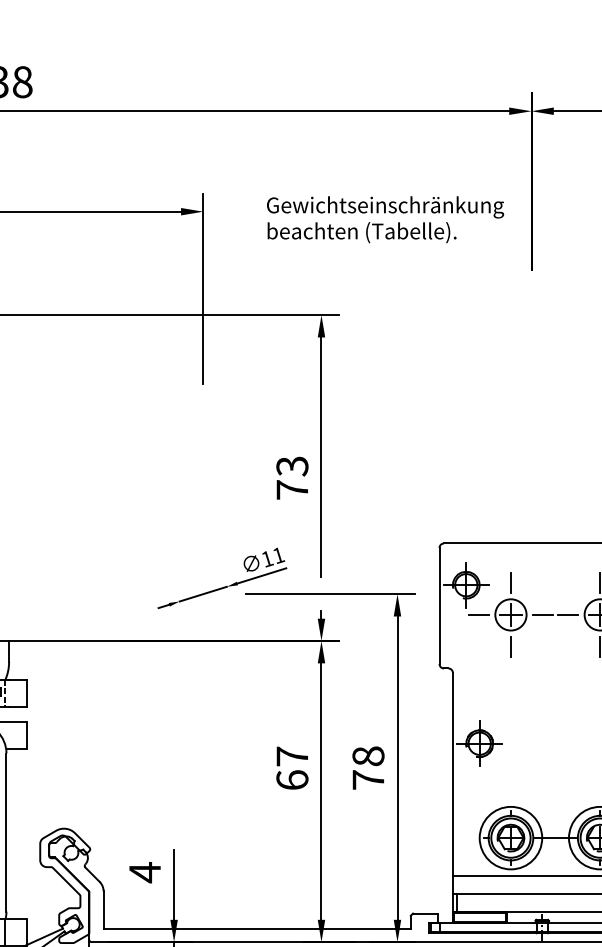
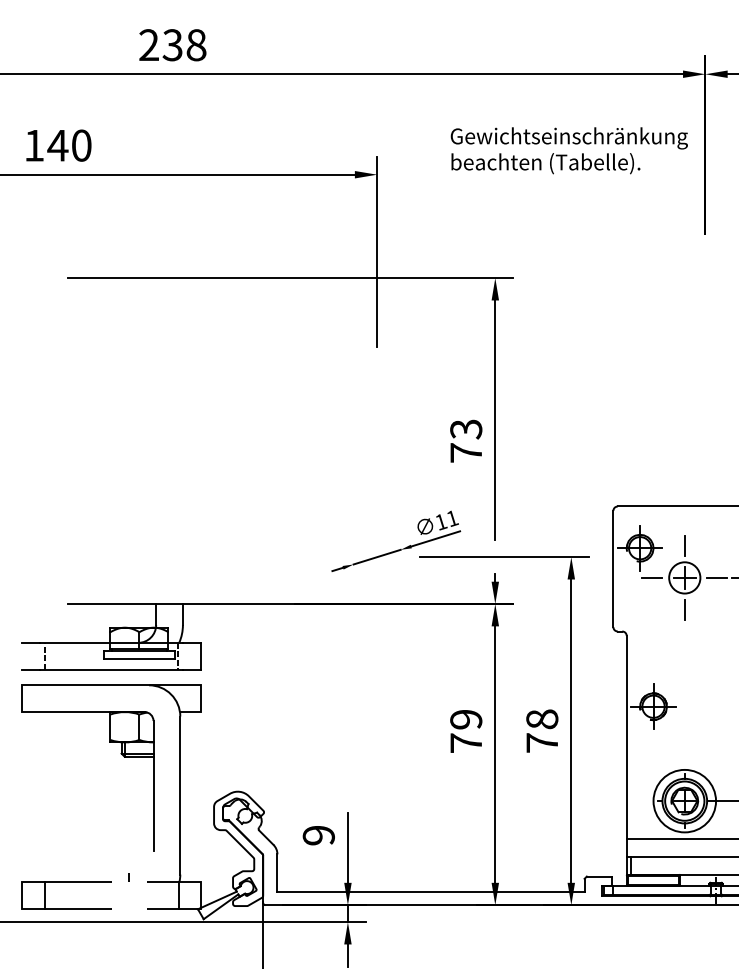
text: (384, 219) -> (568, 150), moved
text: (292, 767) -> (466, 730), 67 -> 79
text: (144, 872) -> (318, 835), 4 -> 9

